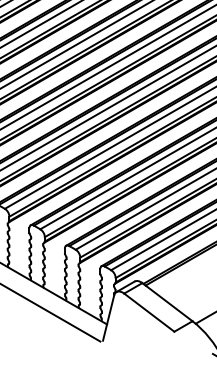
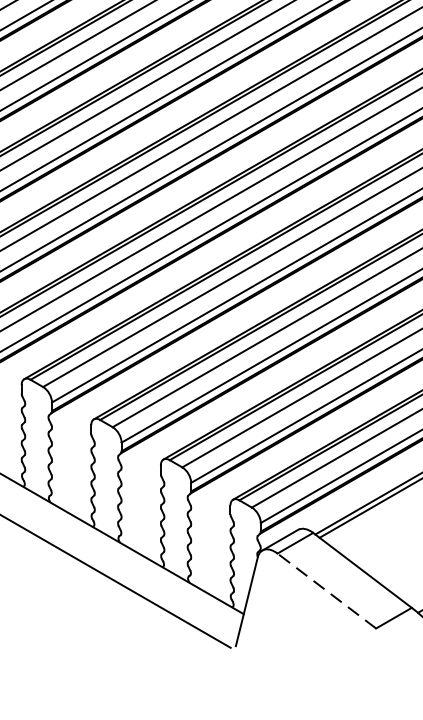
line: (149, 312) -> (327, 590), solid -> dashed

